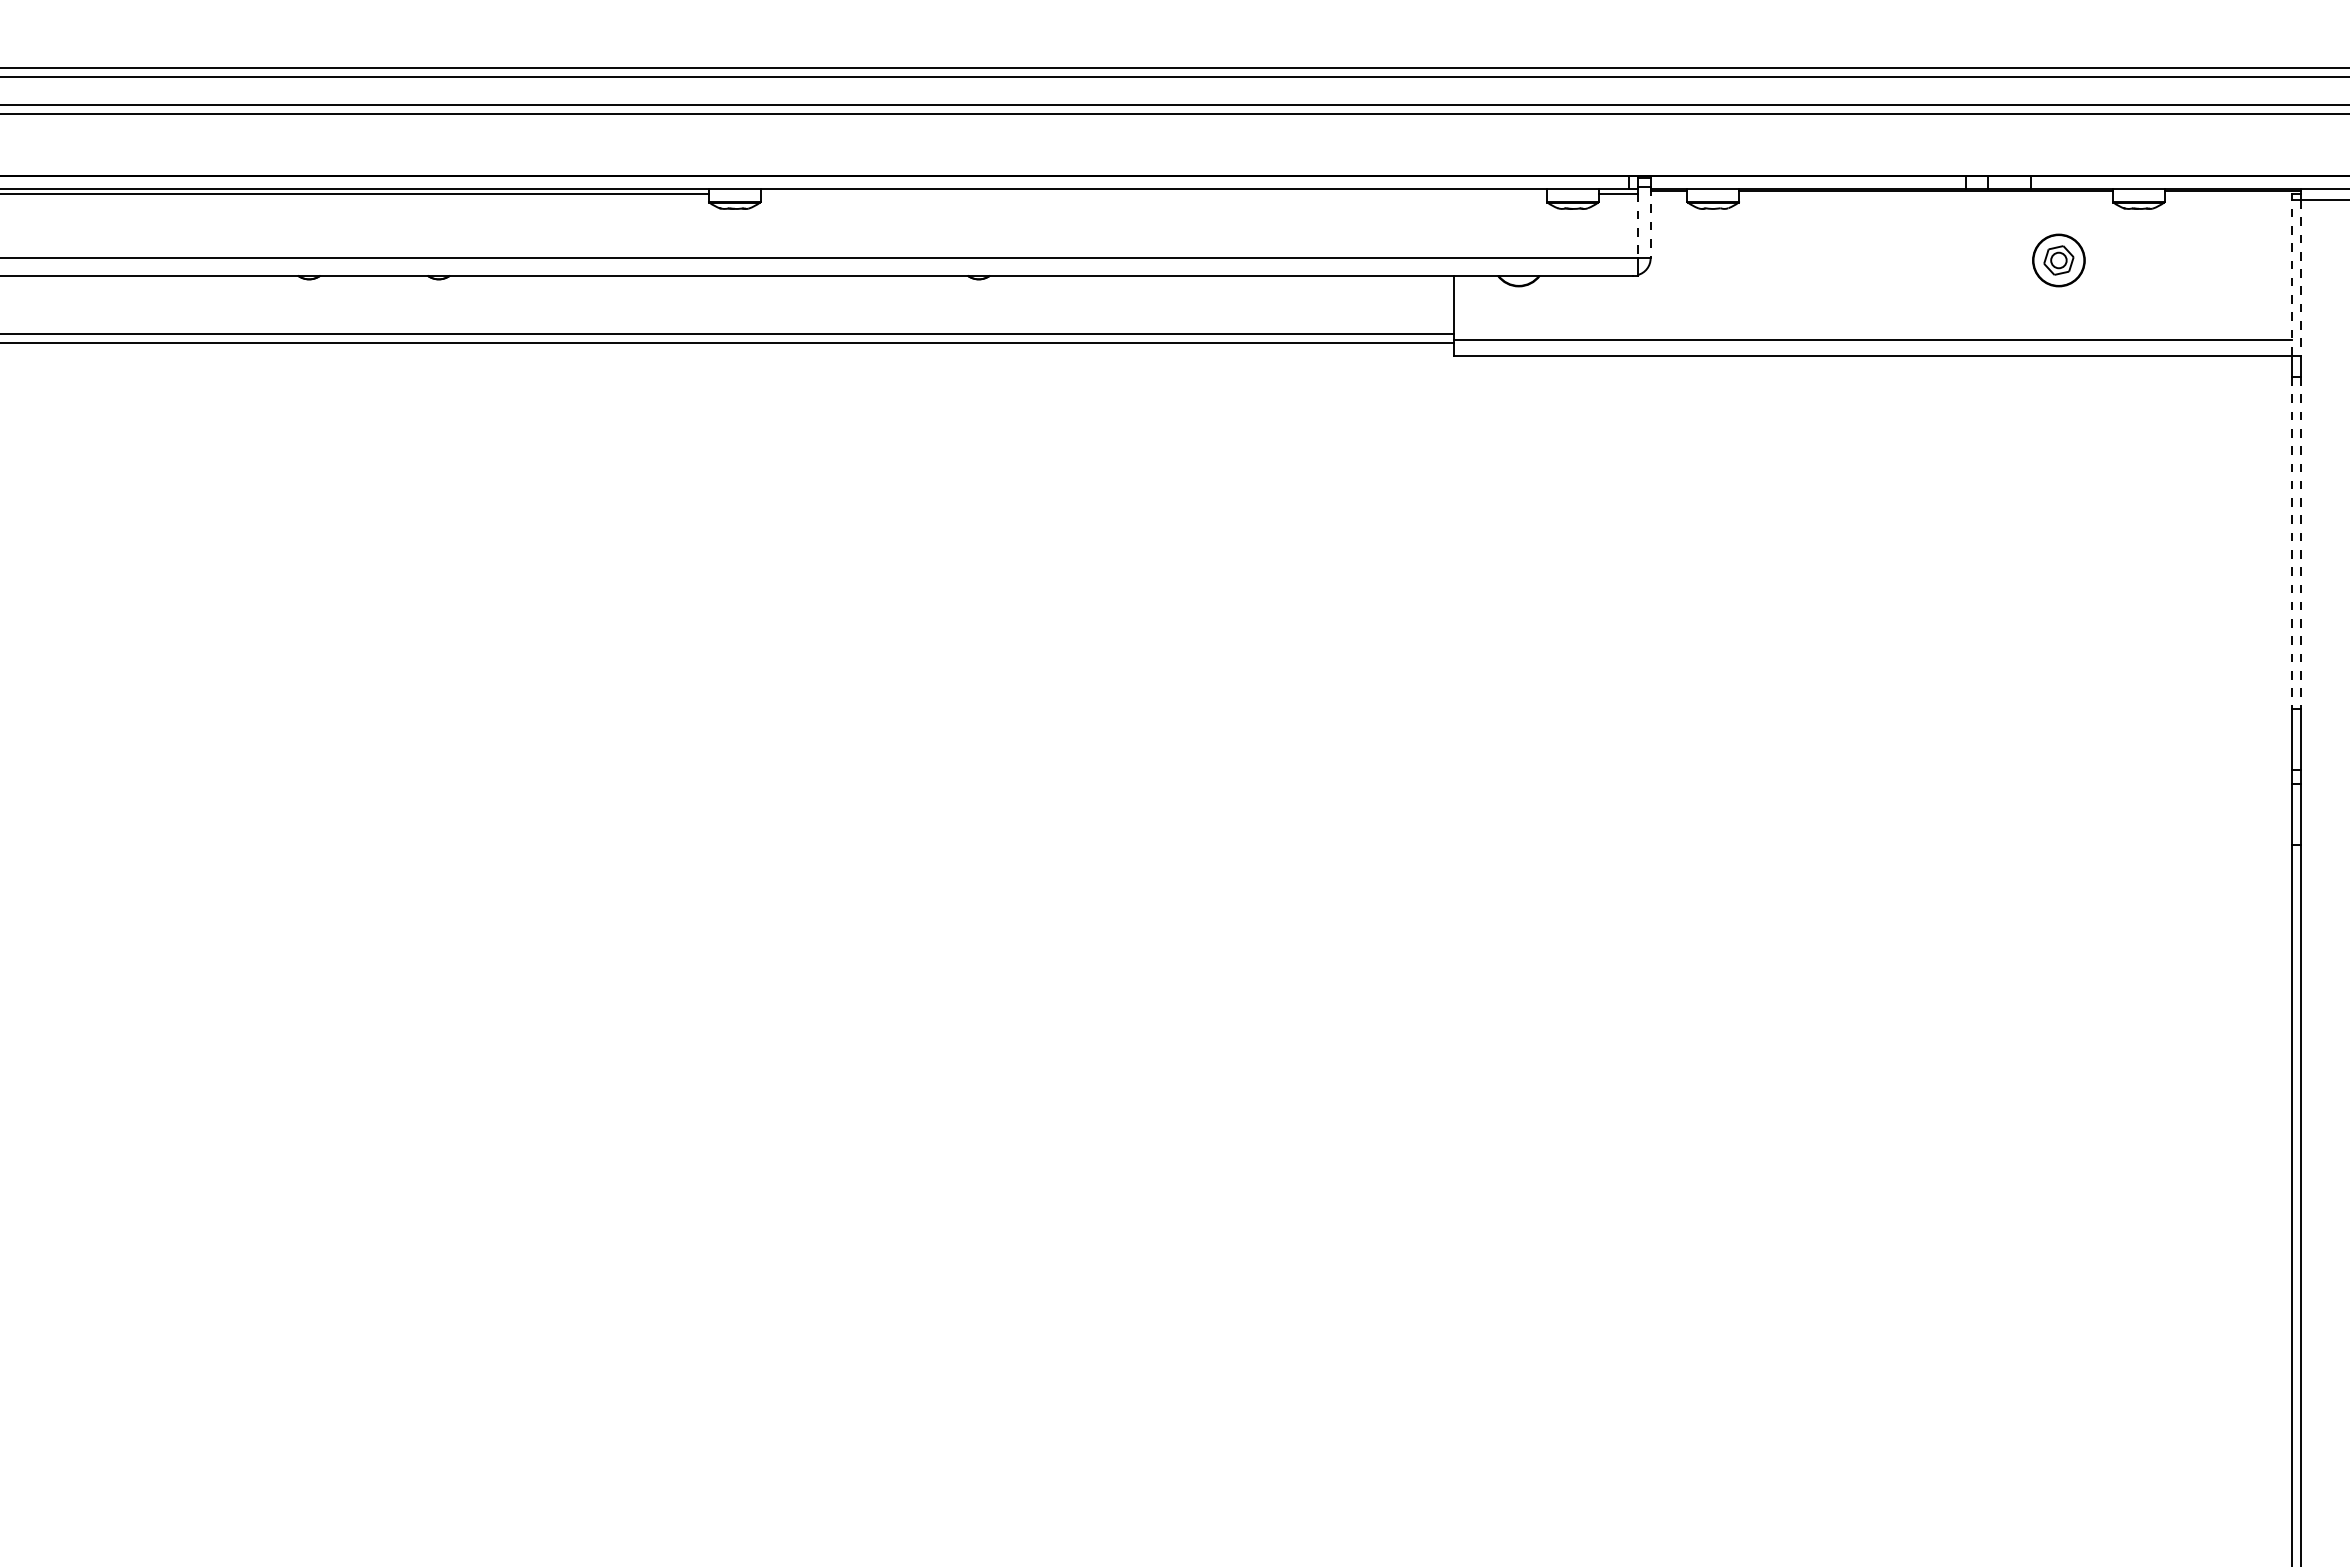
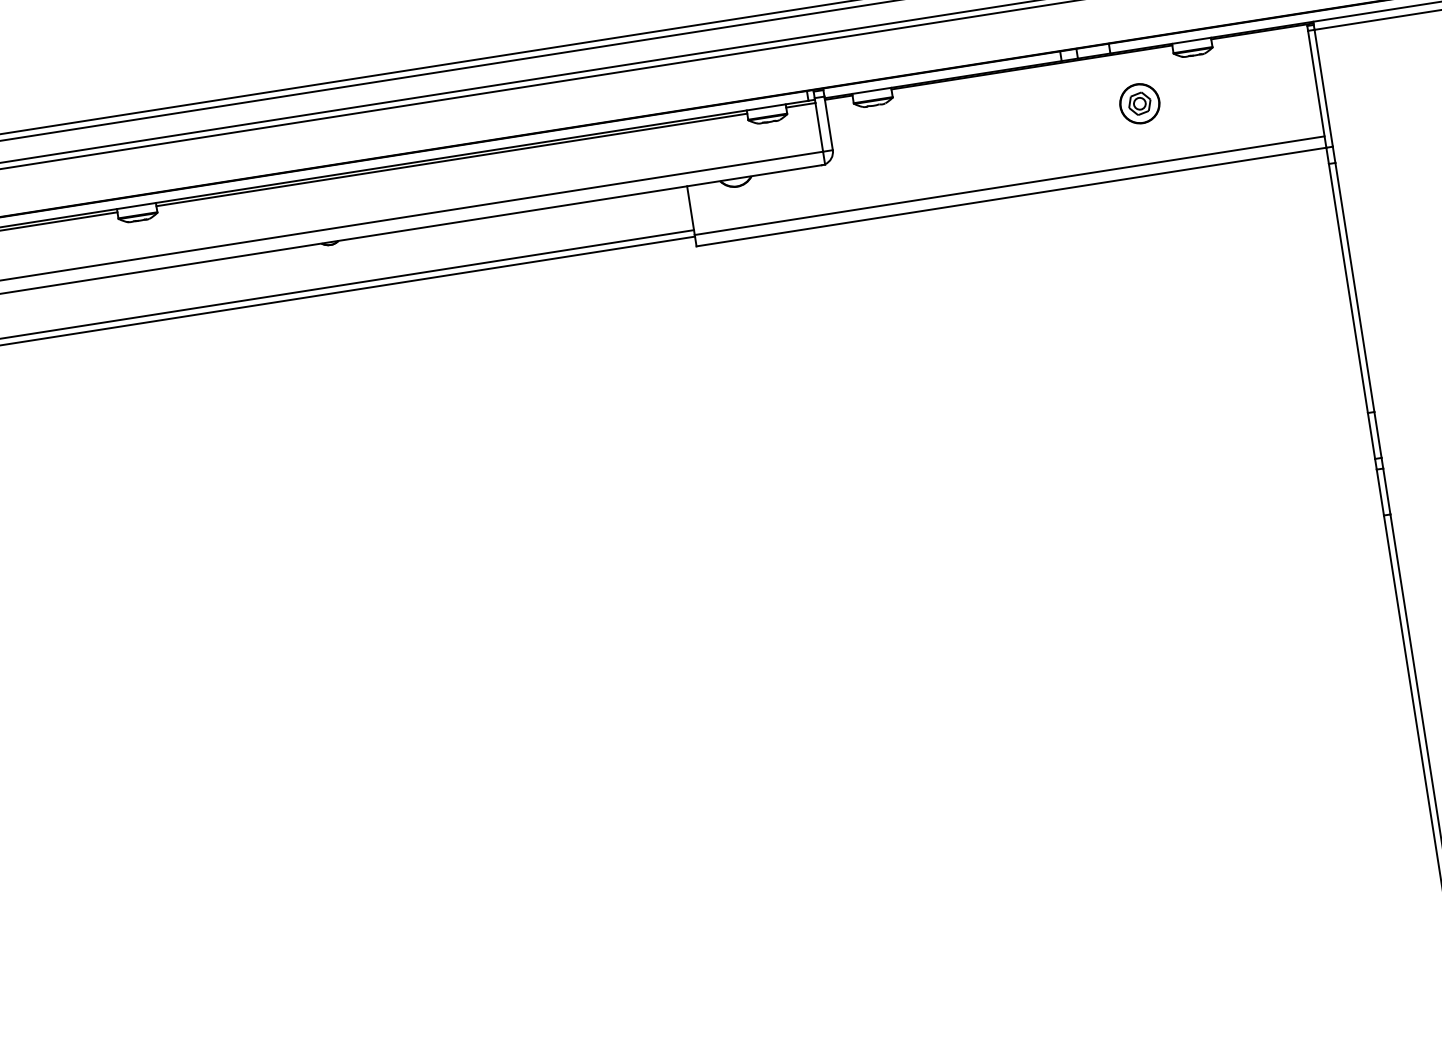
line: (1153, 193) -> (451, 159), added
line: (1650, 222) -> (828, 123), dashed -> solid
line: (1637, 226) -> (819, 127), dashed -> solid
line: (2292, 277) -> (1317, 89), dashed -> solid
line: (2300, 277) -> (1323, 88), dashed -> solid
line: (2292, 542) -> (1348, 288), dashed -> solid
line: (2300, 542) -> (1354, 287), dashed -> solid

